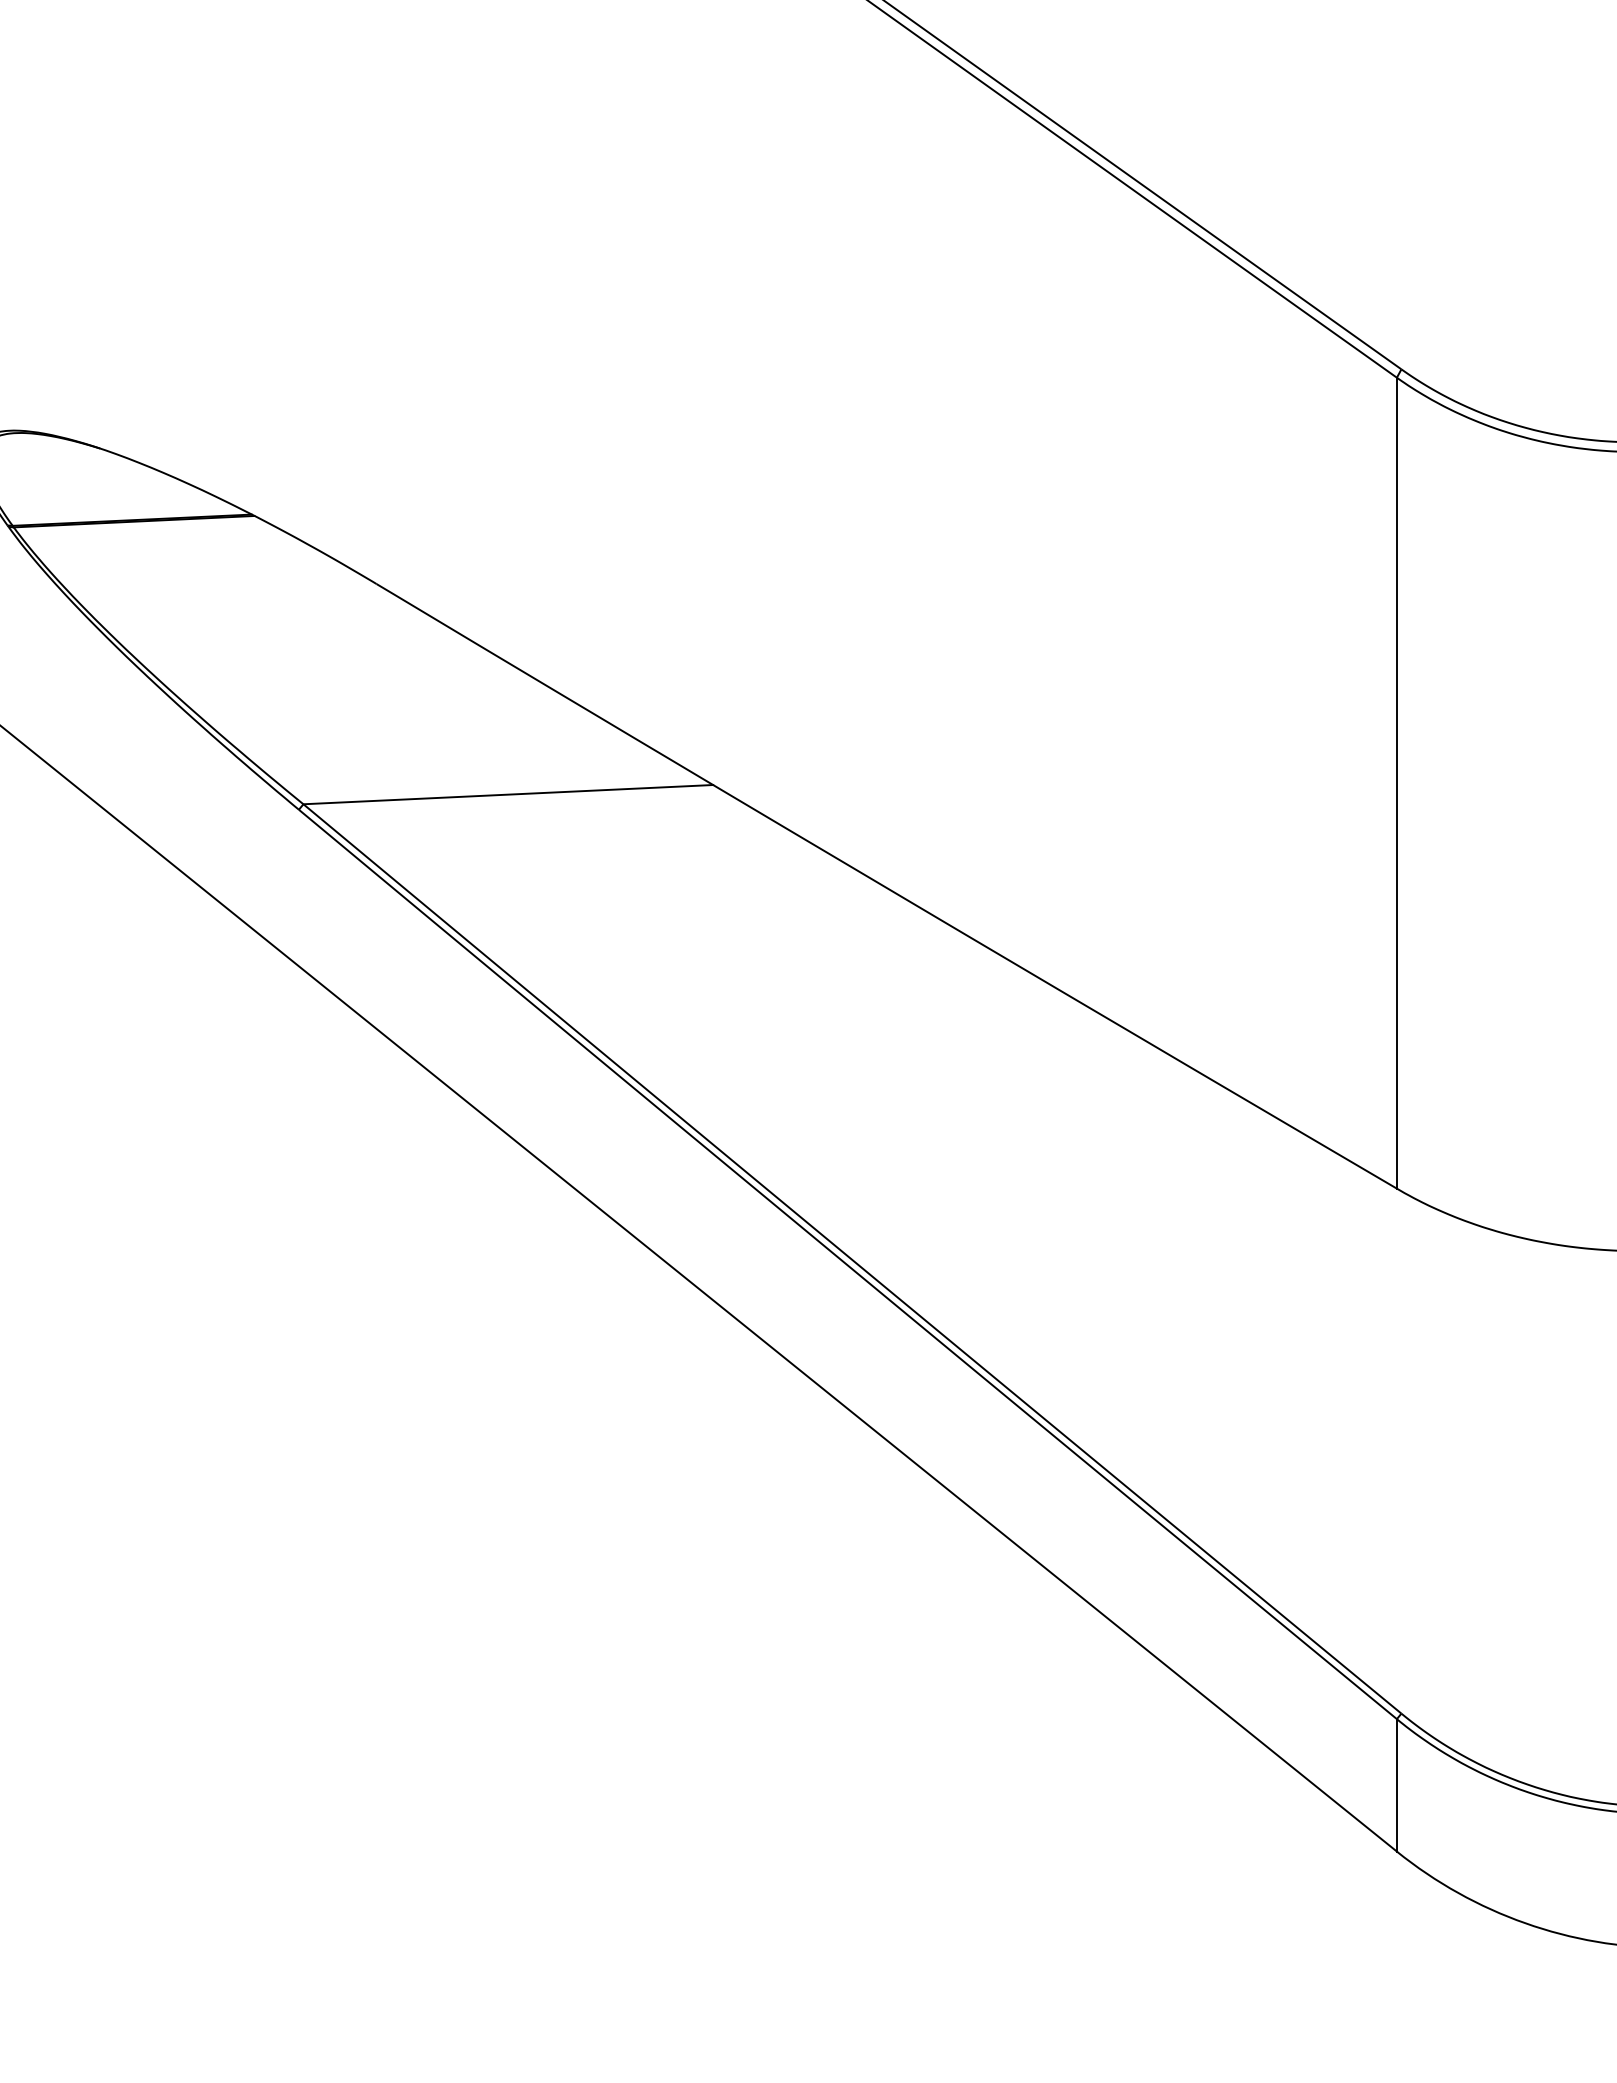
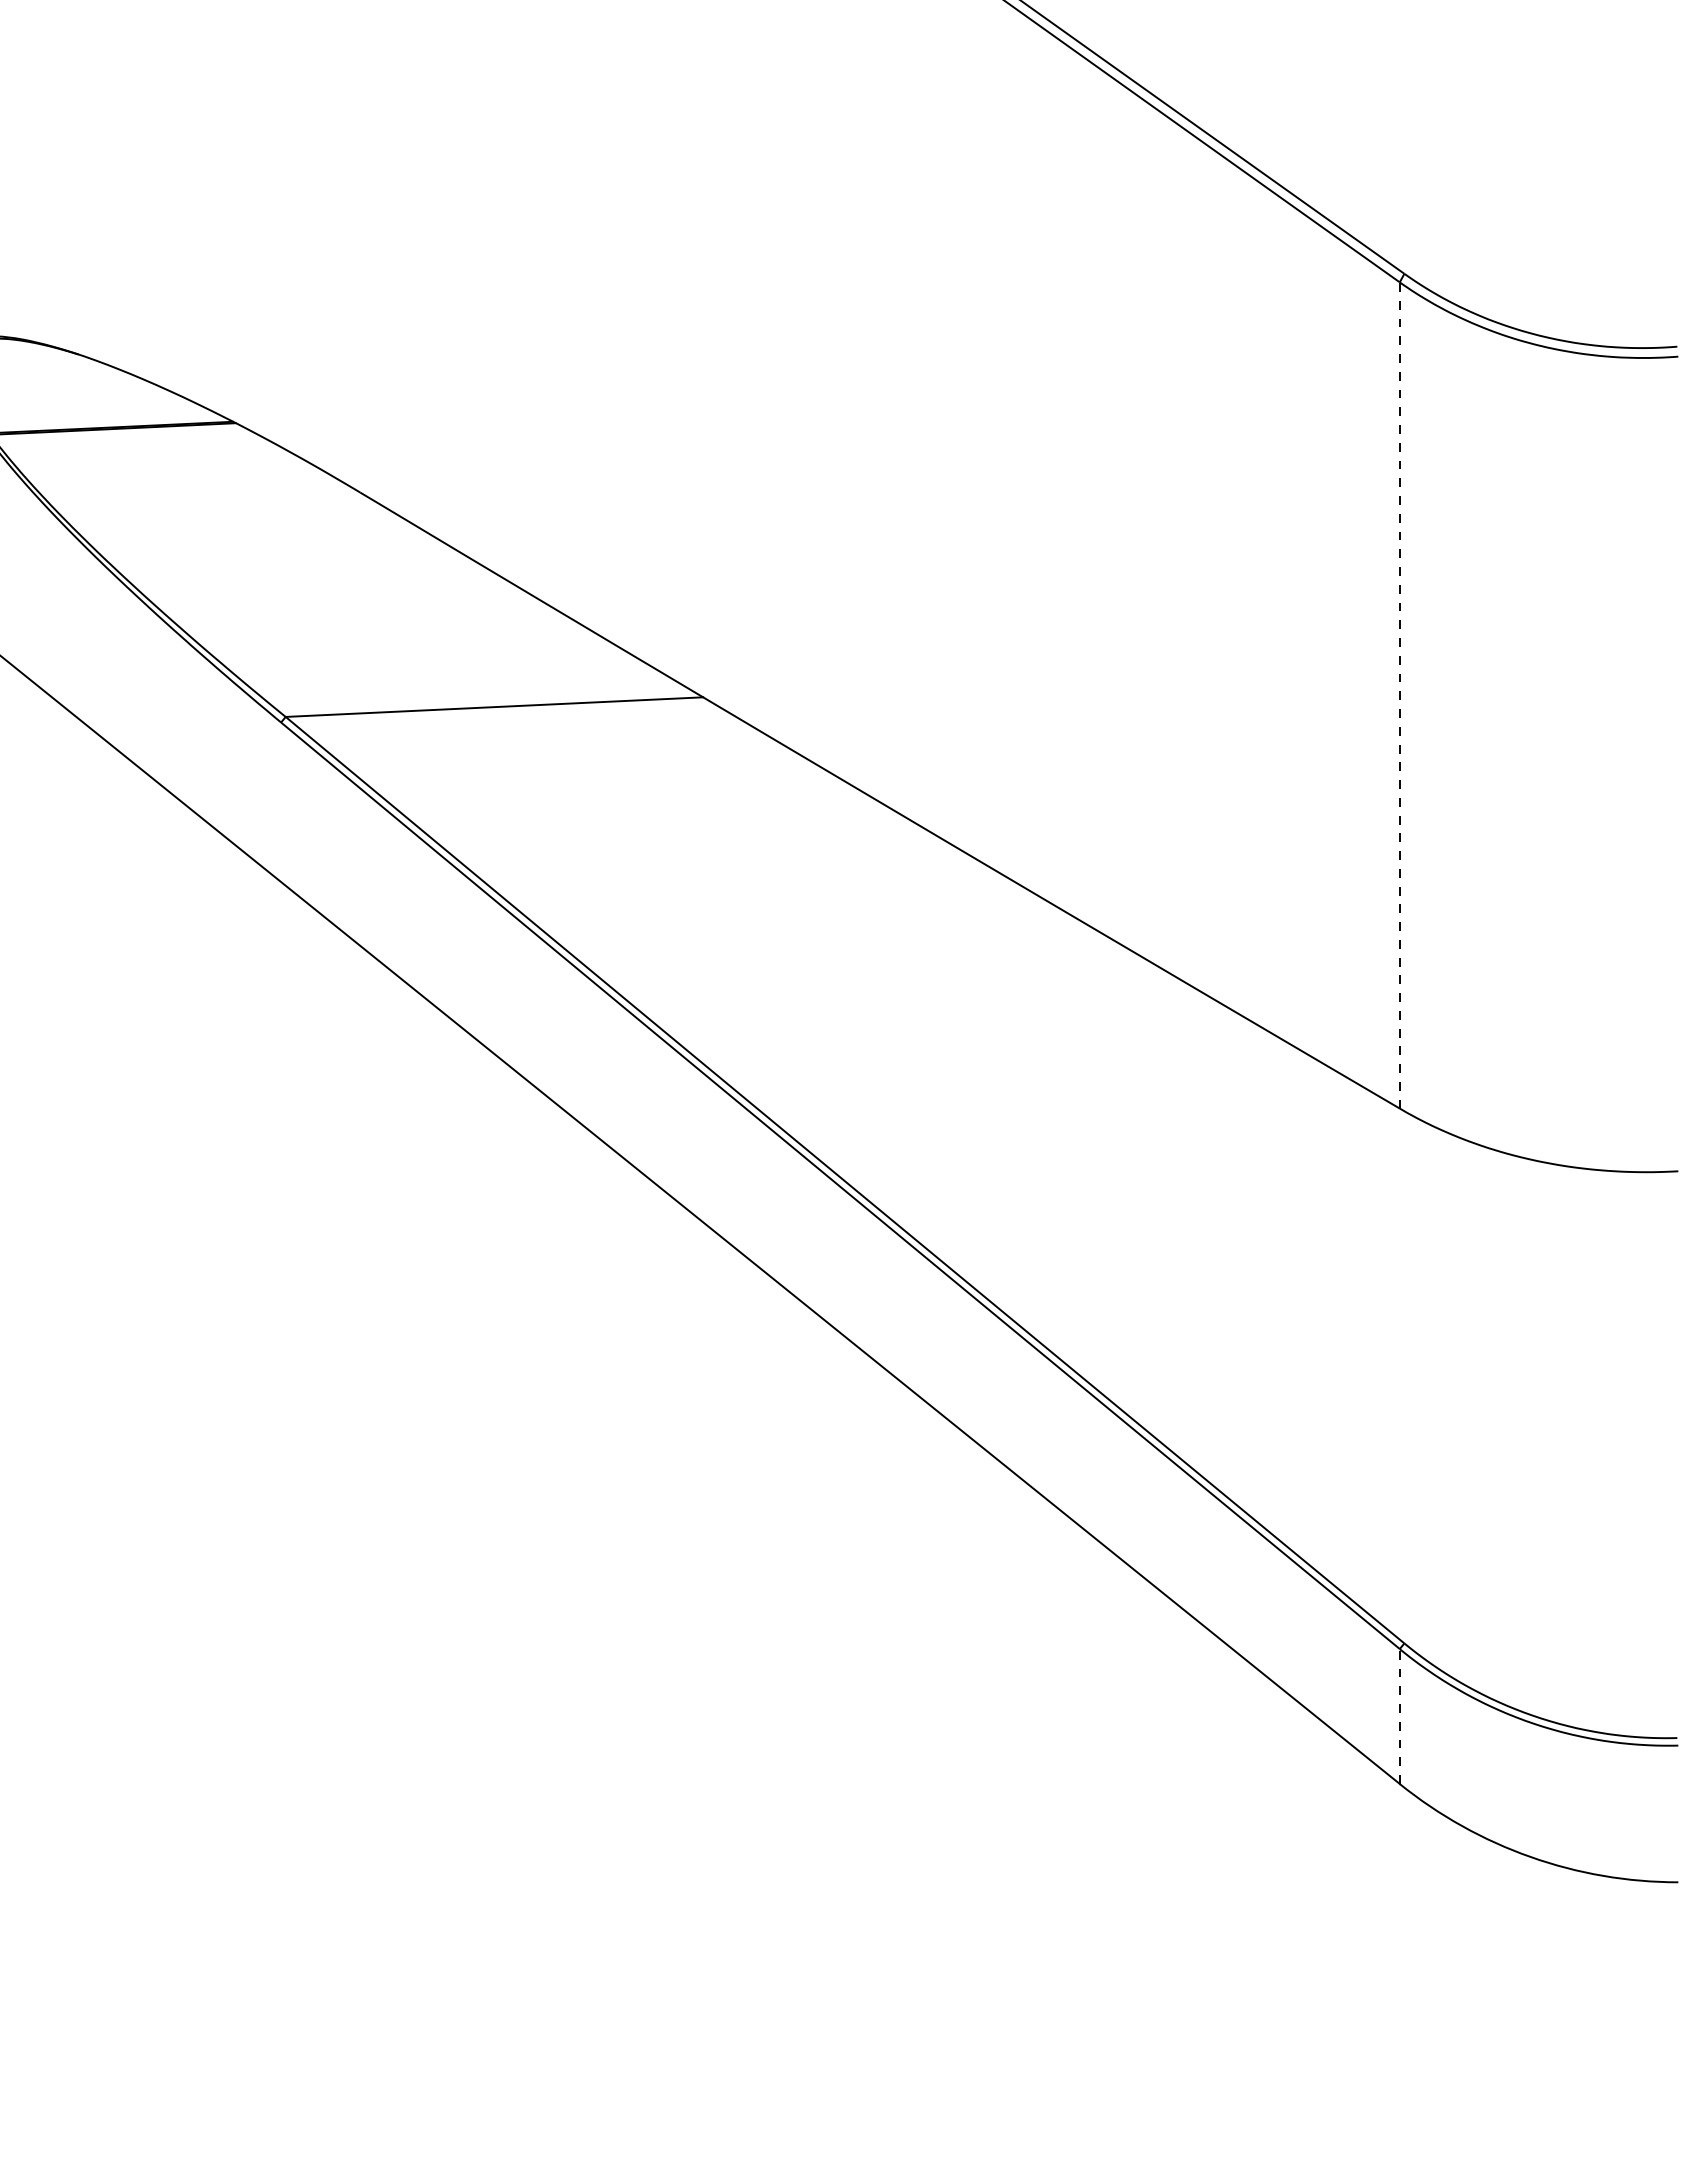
line: (1396, 782) -> (1399, 694), solid -> dashed
line: (1396, 1785) -> (1399, 1716), solid -> dashed

